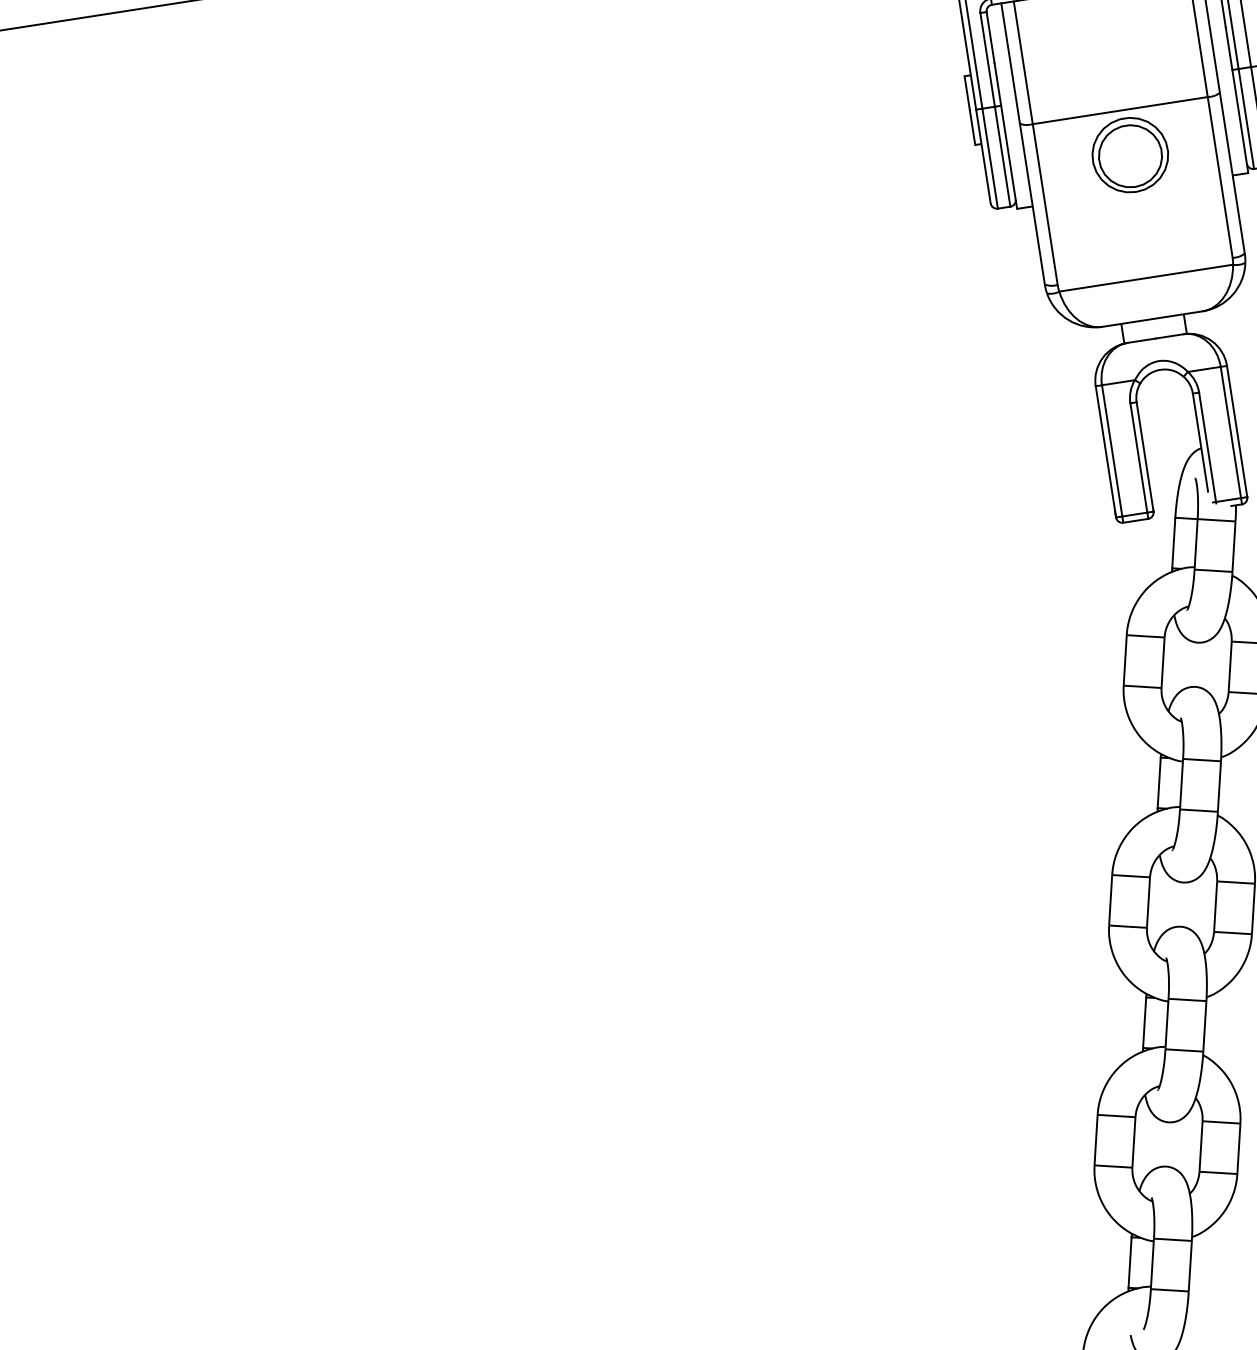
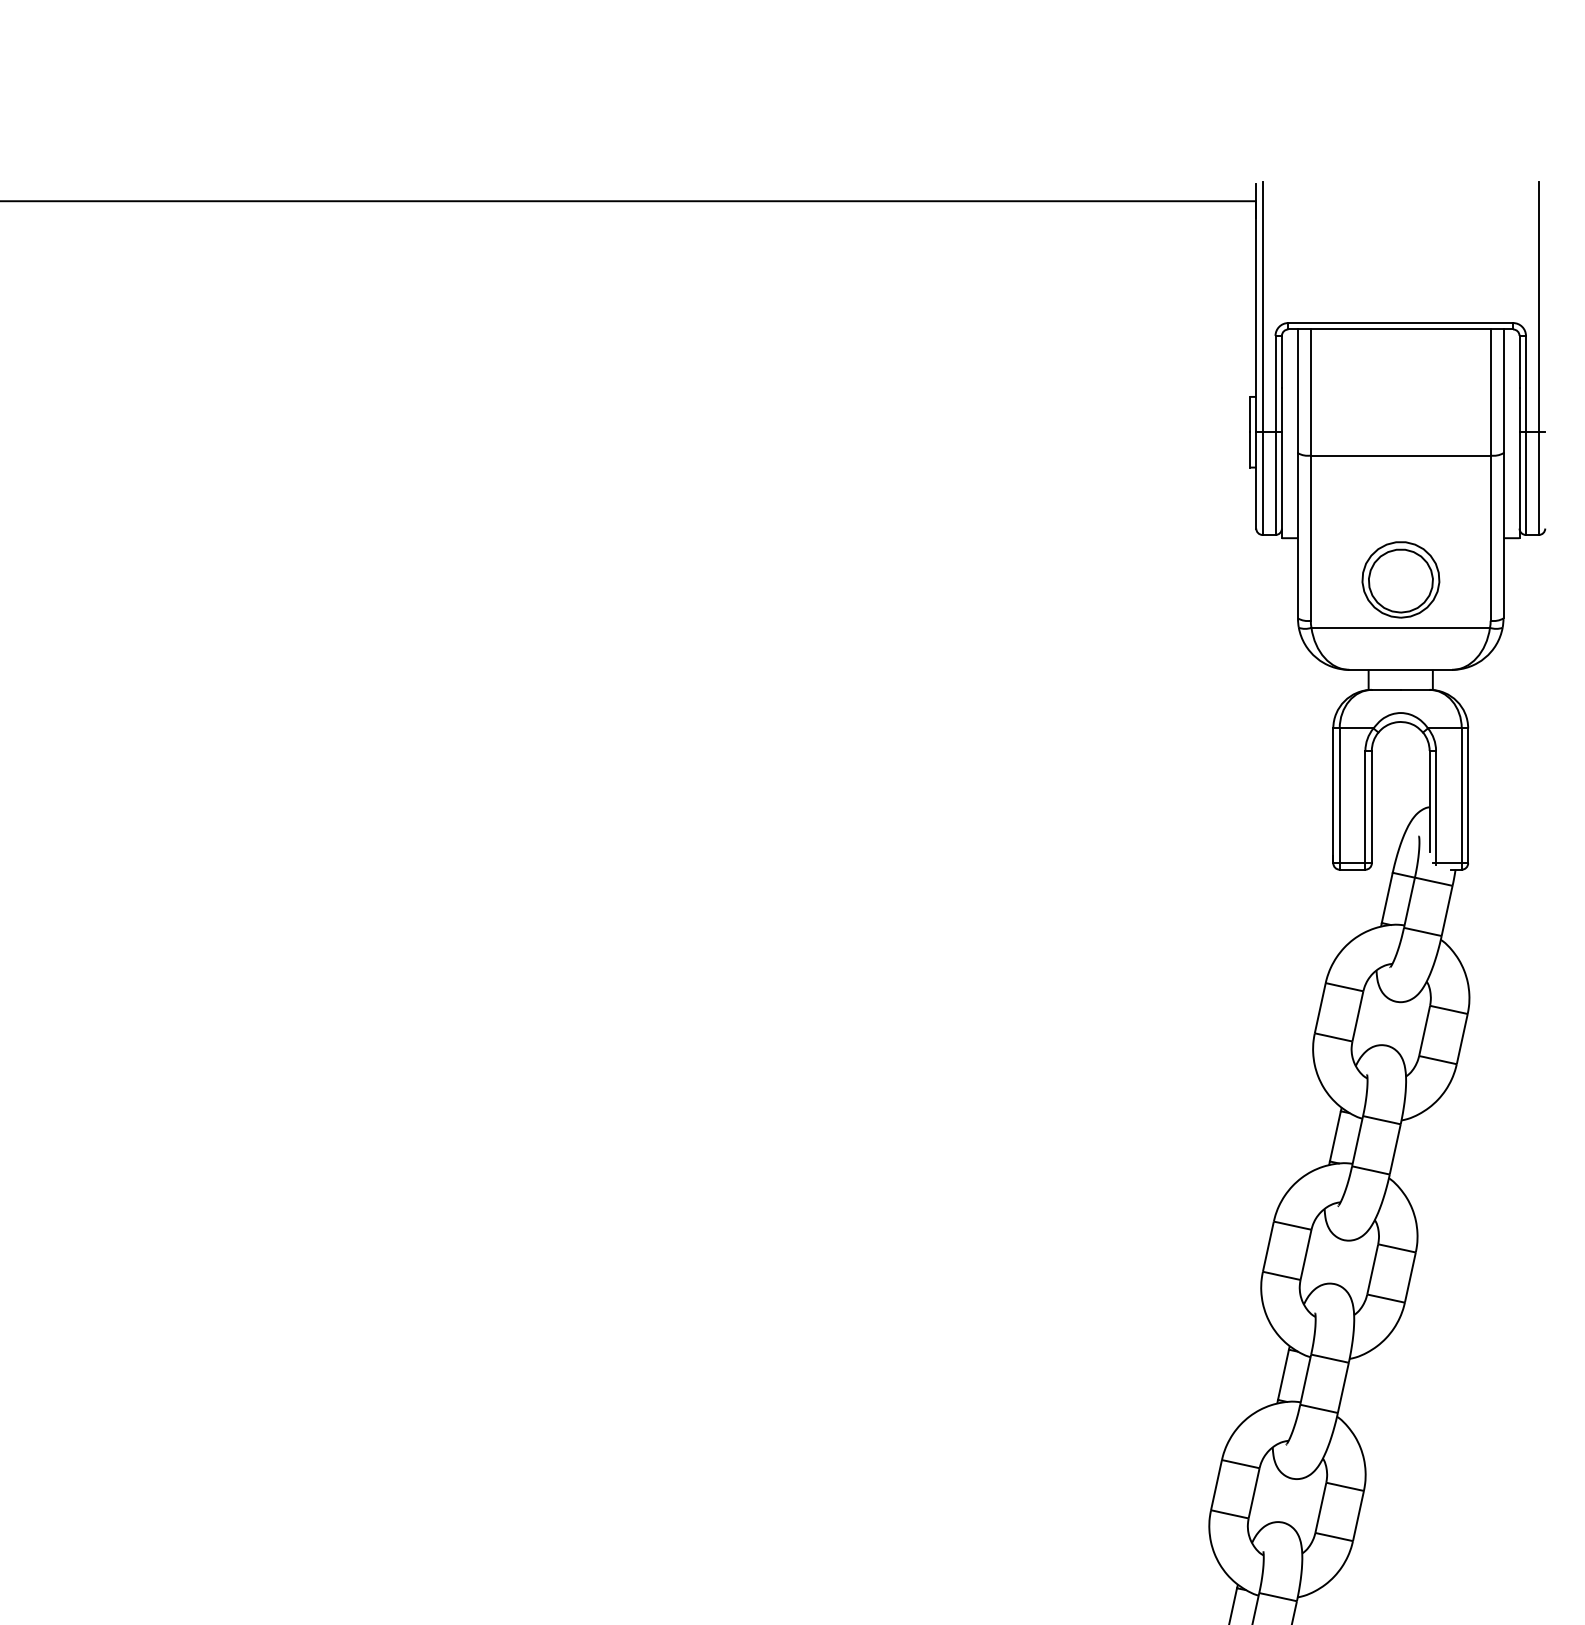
part: (1129, 154) -> (1400, 579), moved

